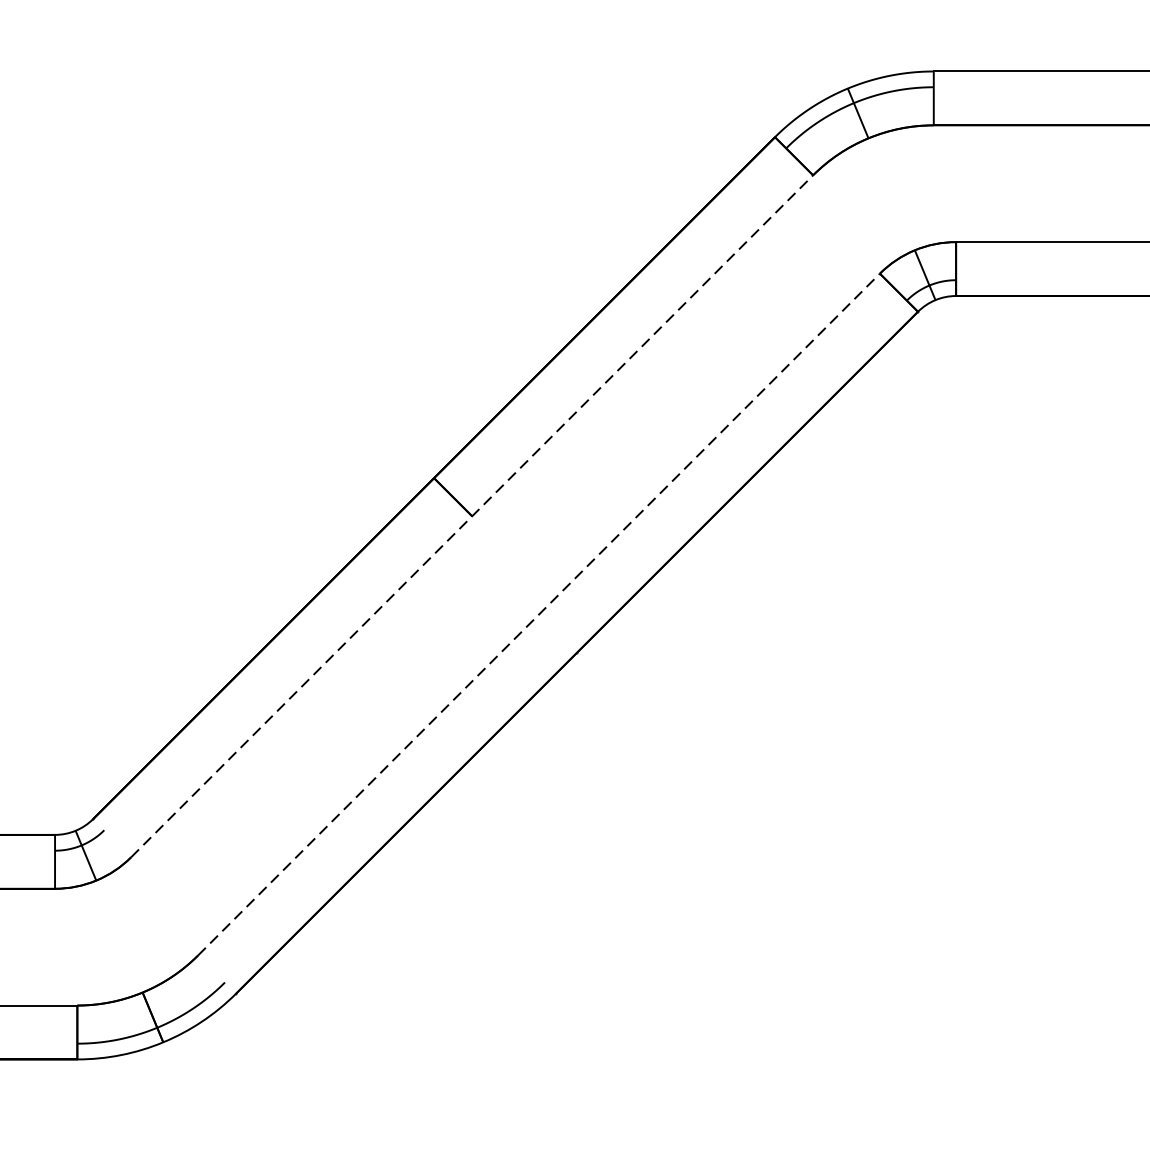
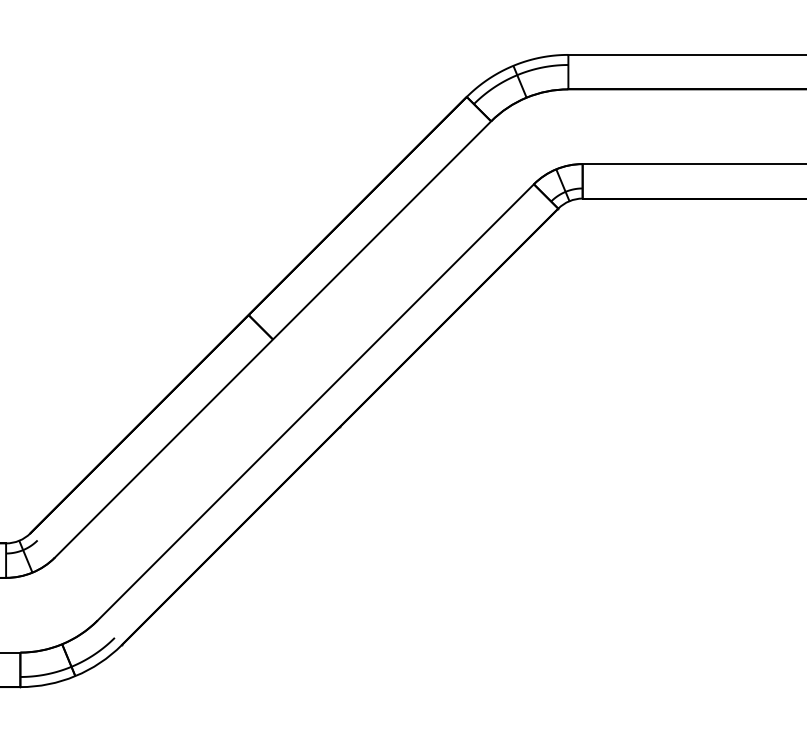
line: (472, 516) -> (273, 339), dashed -> solid
line: (538, 614) -> (315, 402), dashed -> solid

